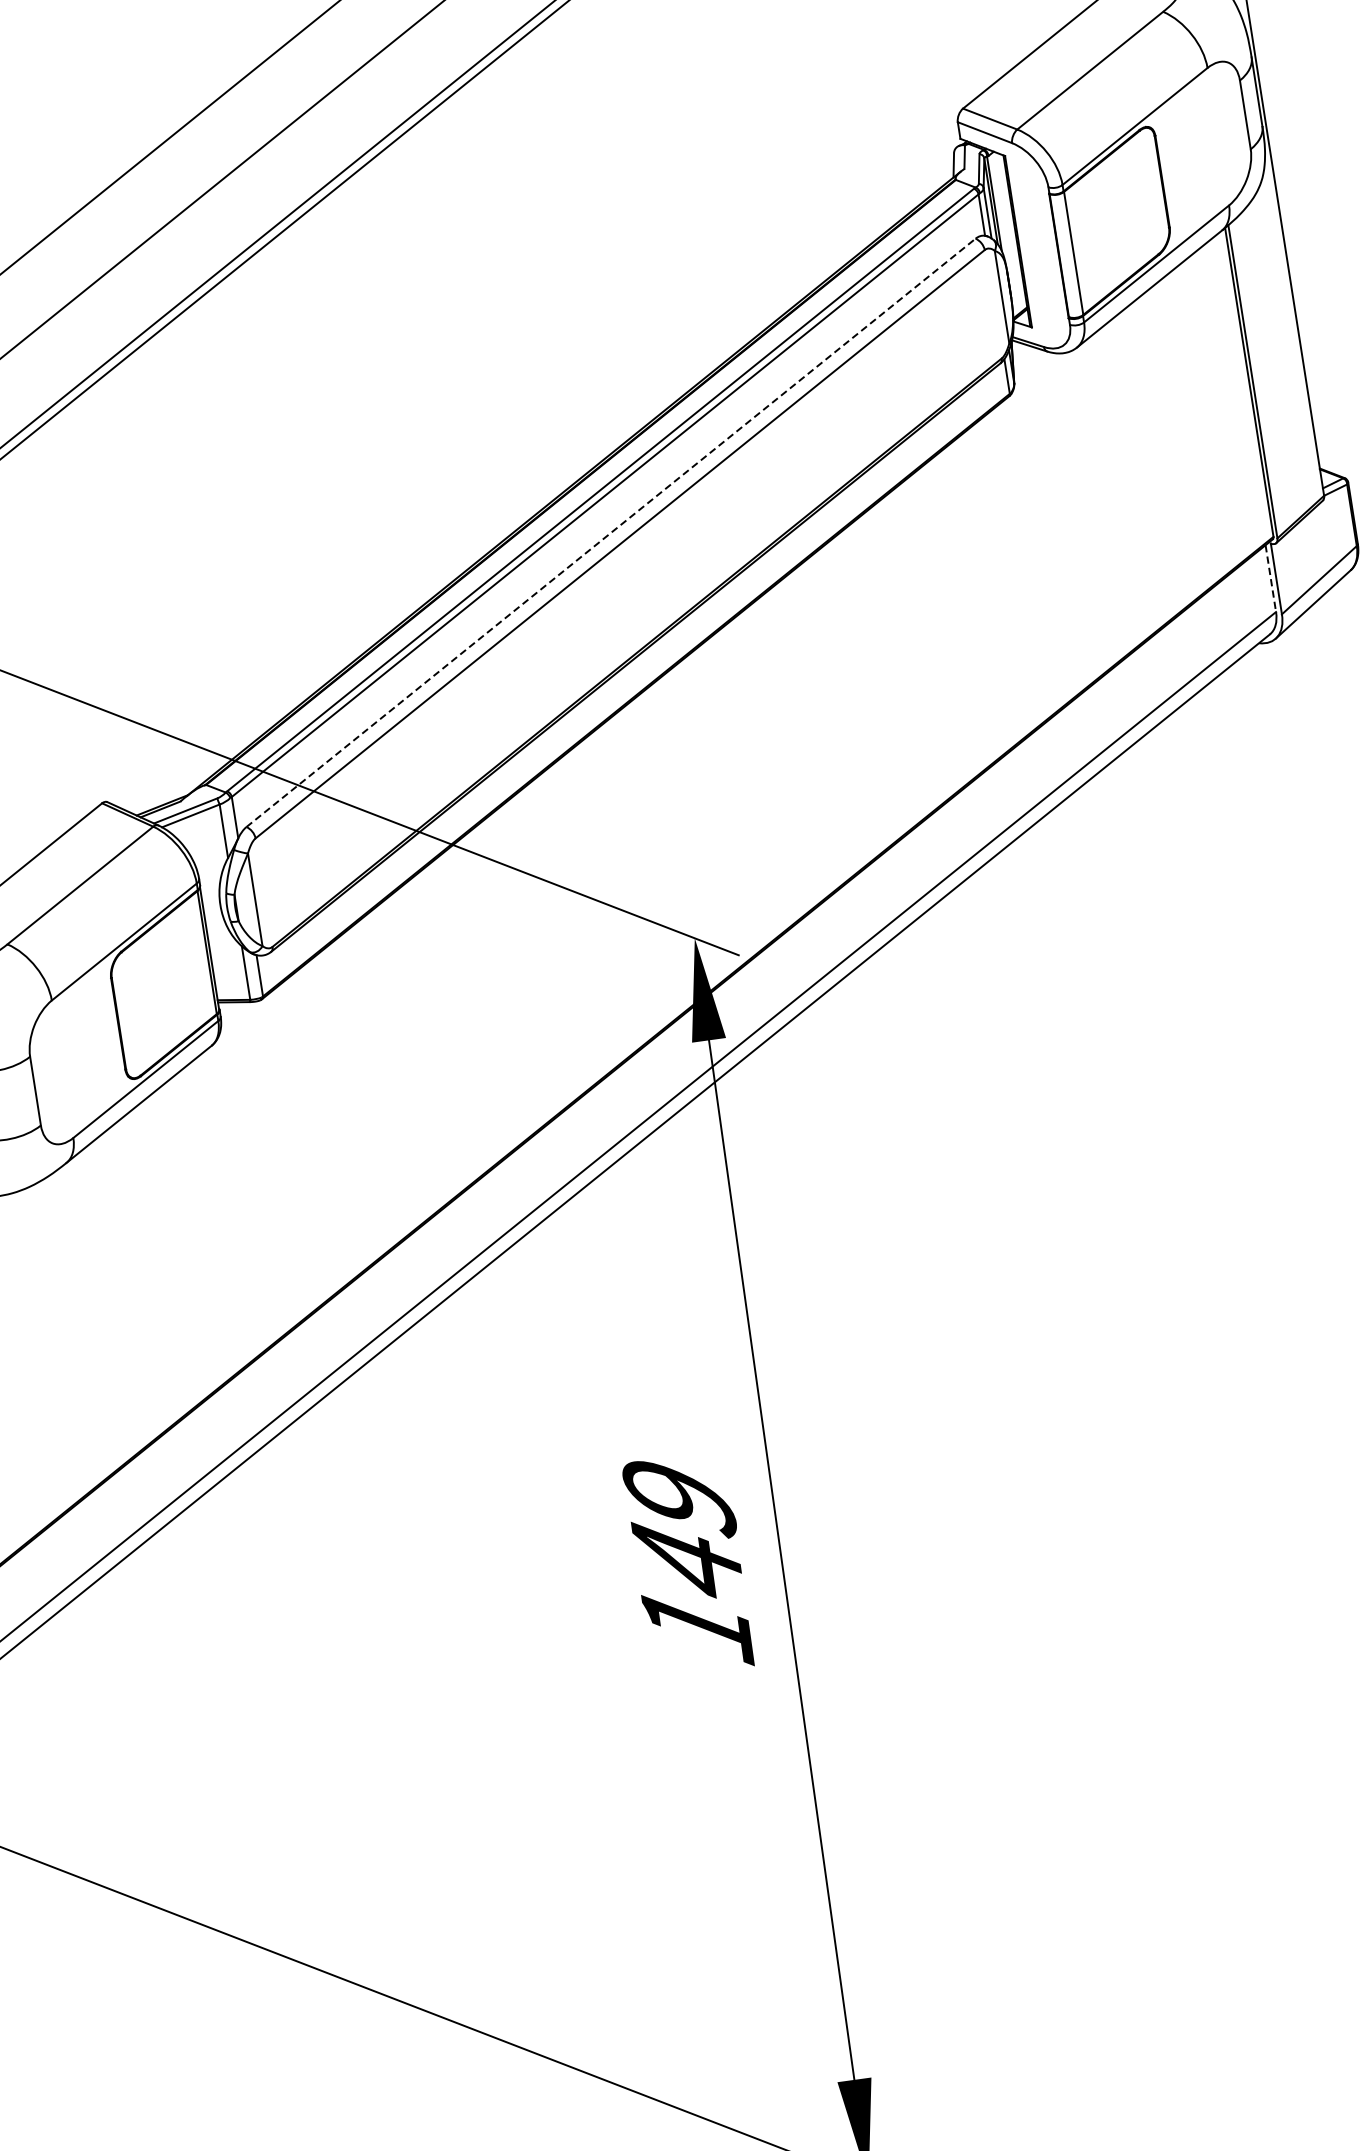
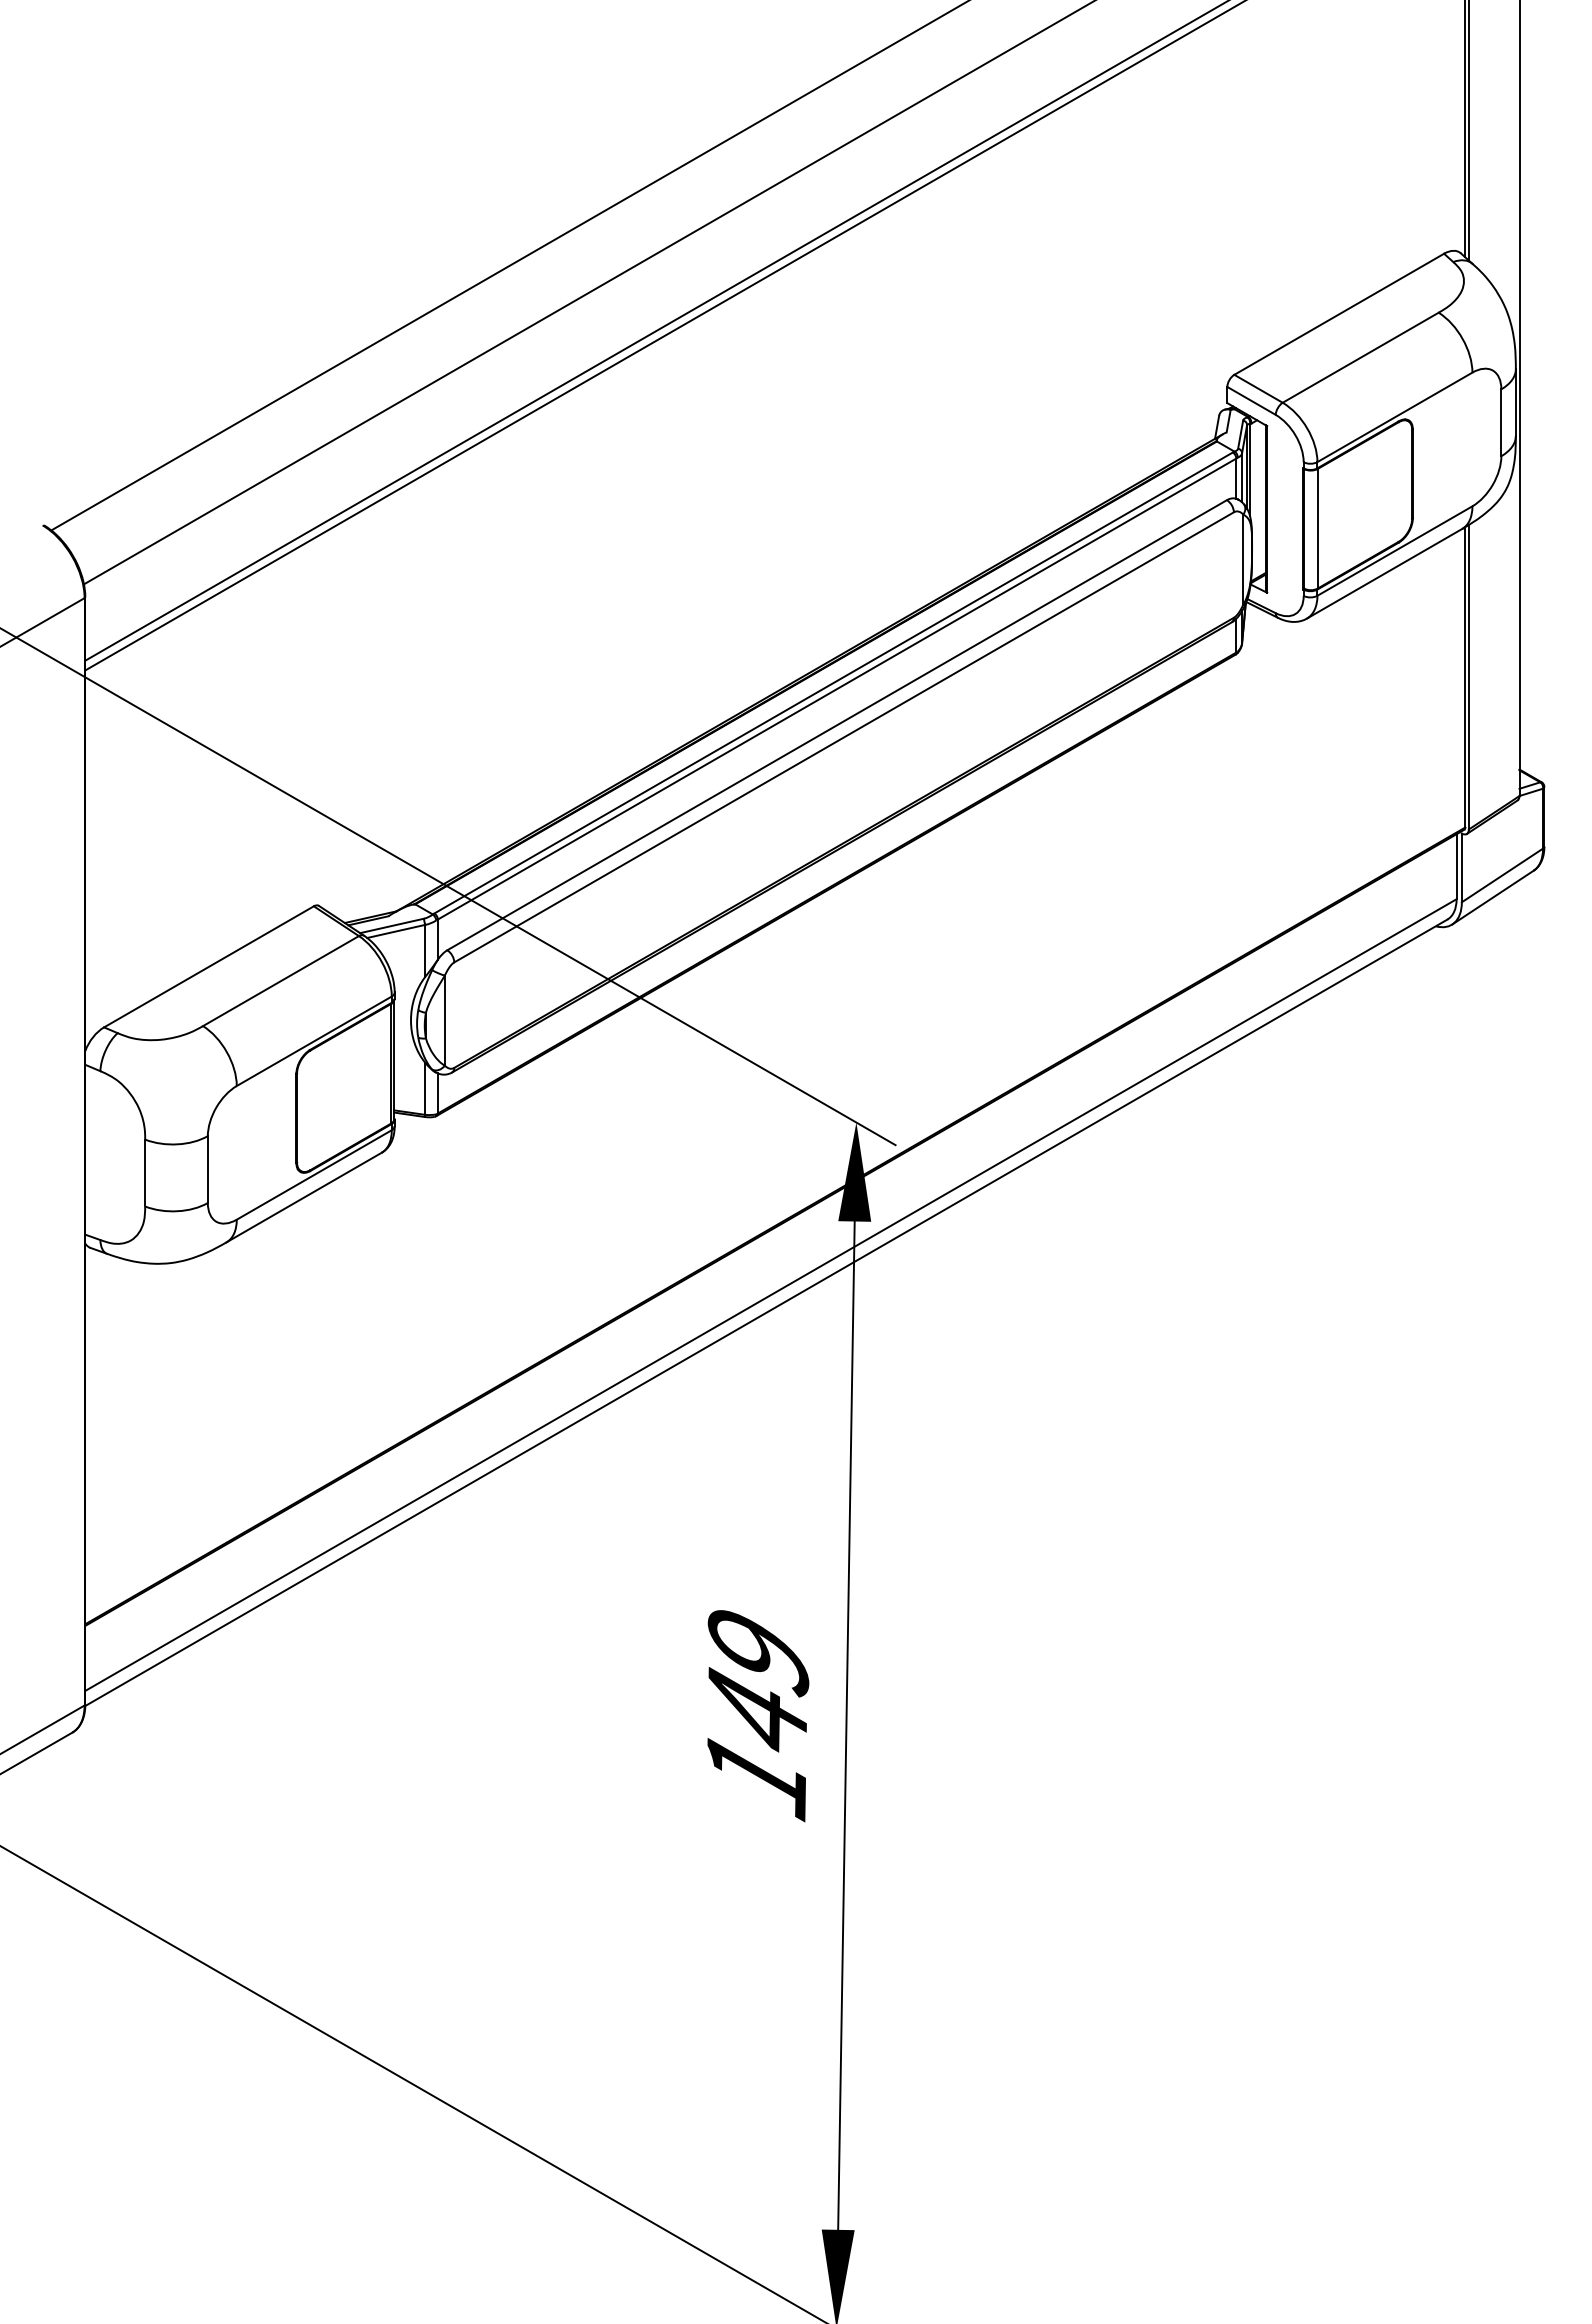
line: (611, 532) -> (837, 724), dashed -> solid
line: (1270, 578) -> (1456, 866), dashed -> solid

